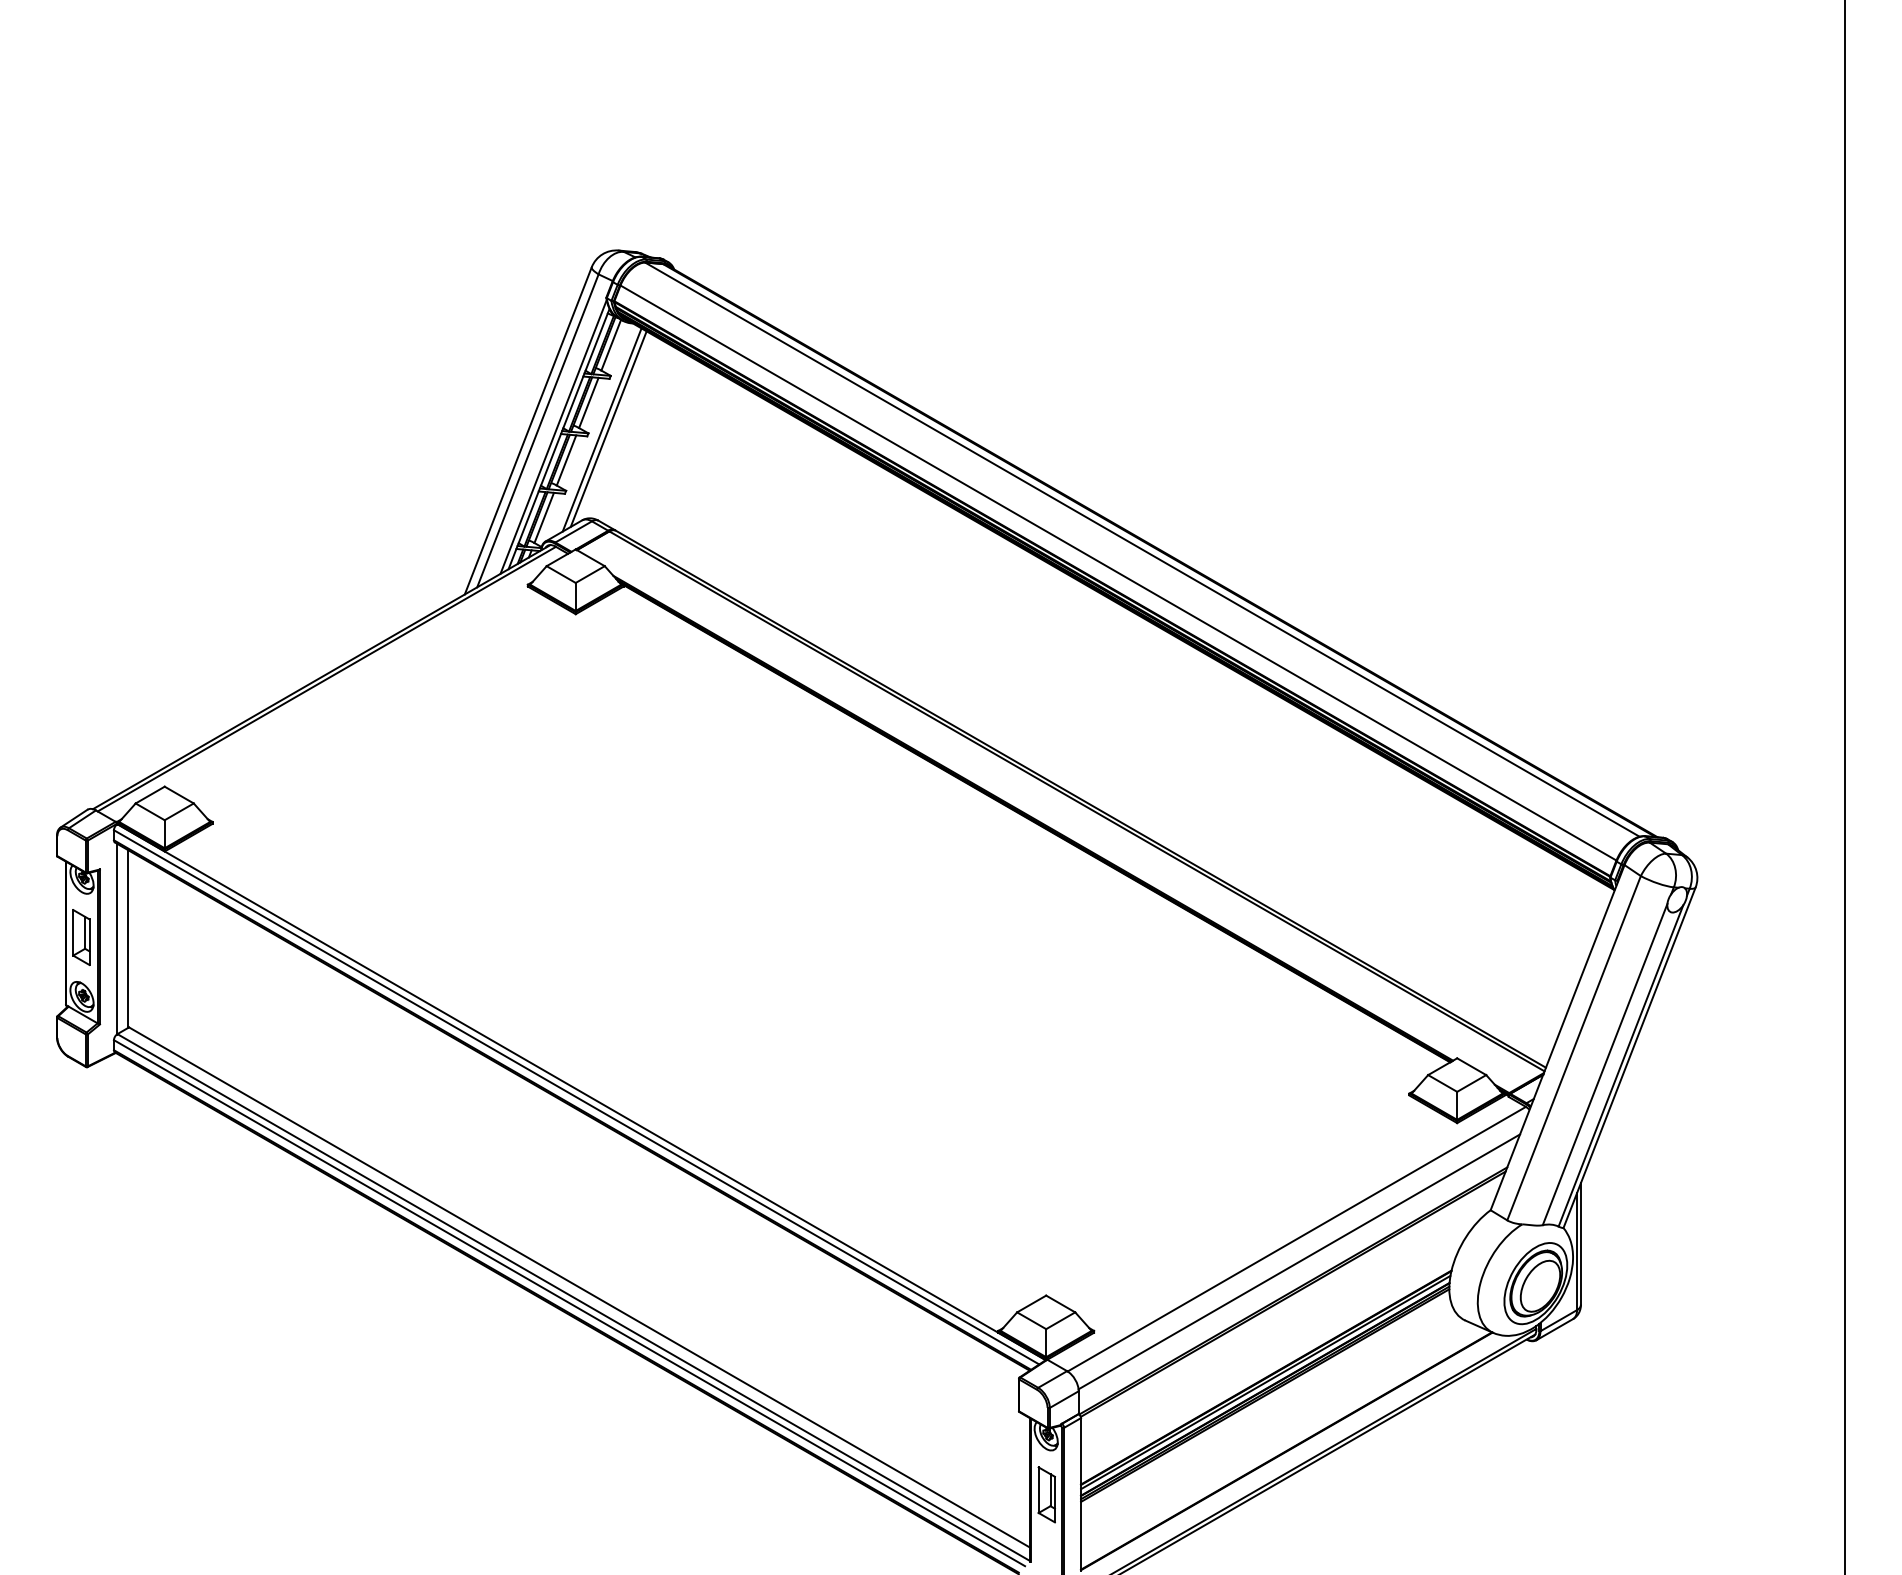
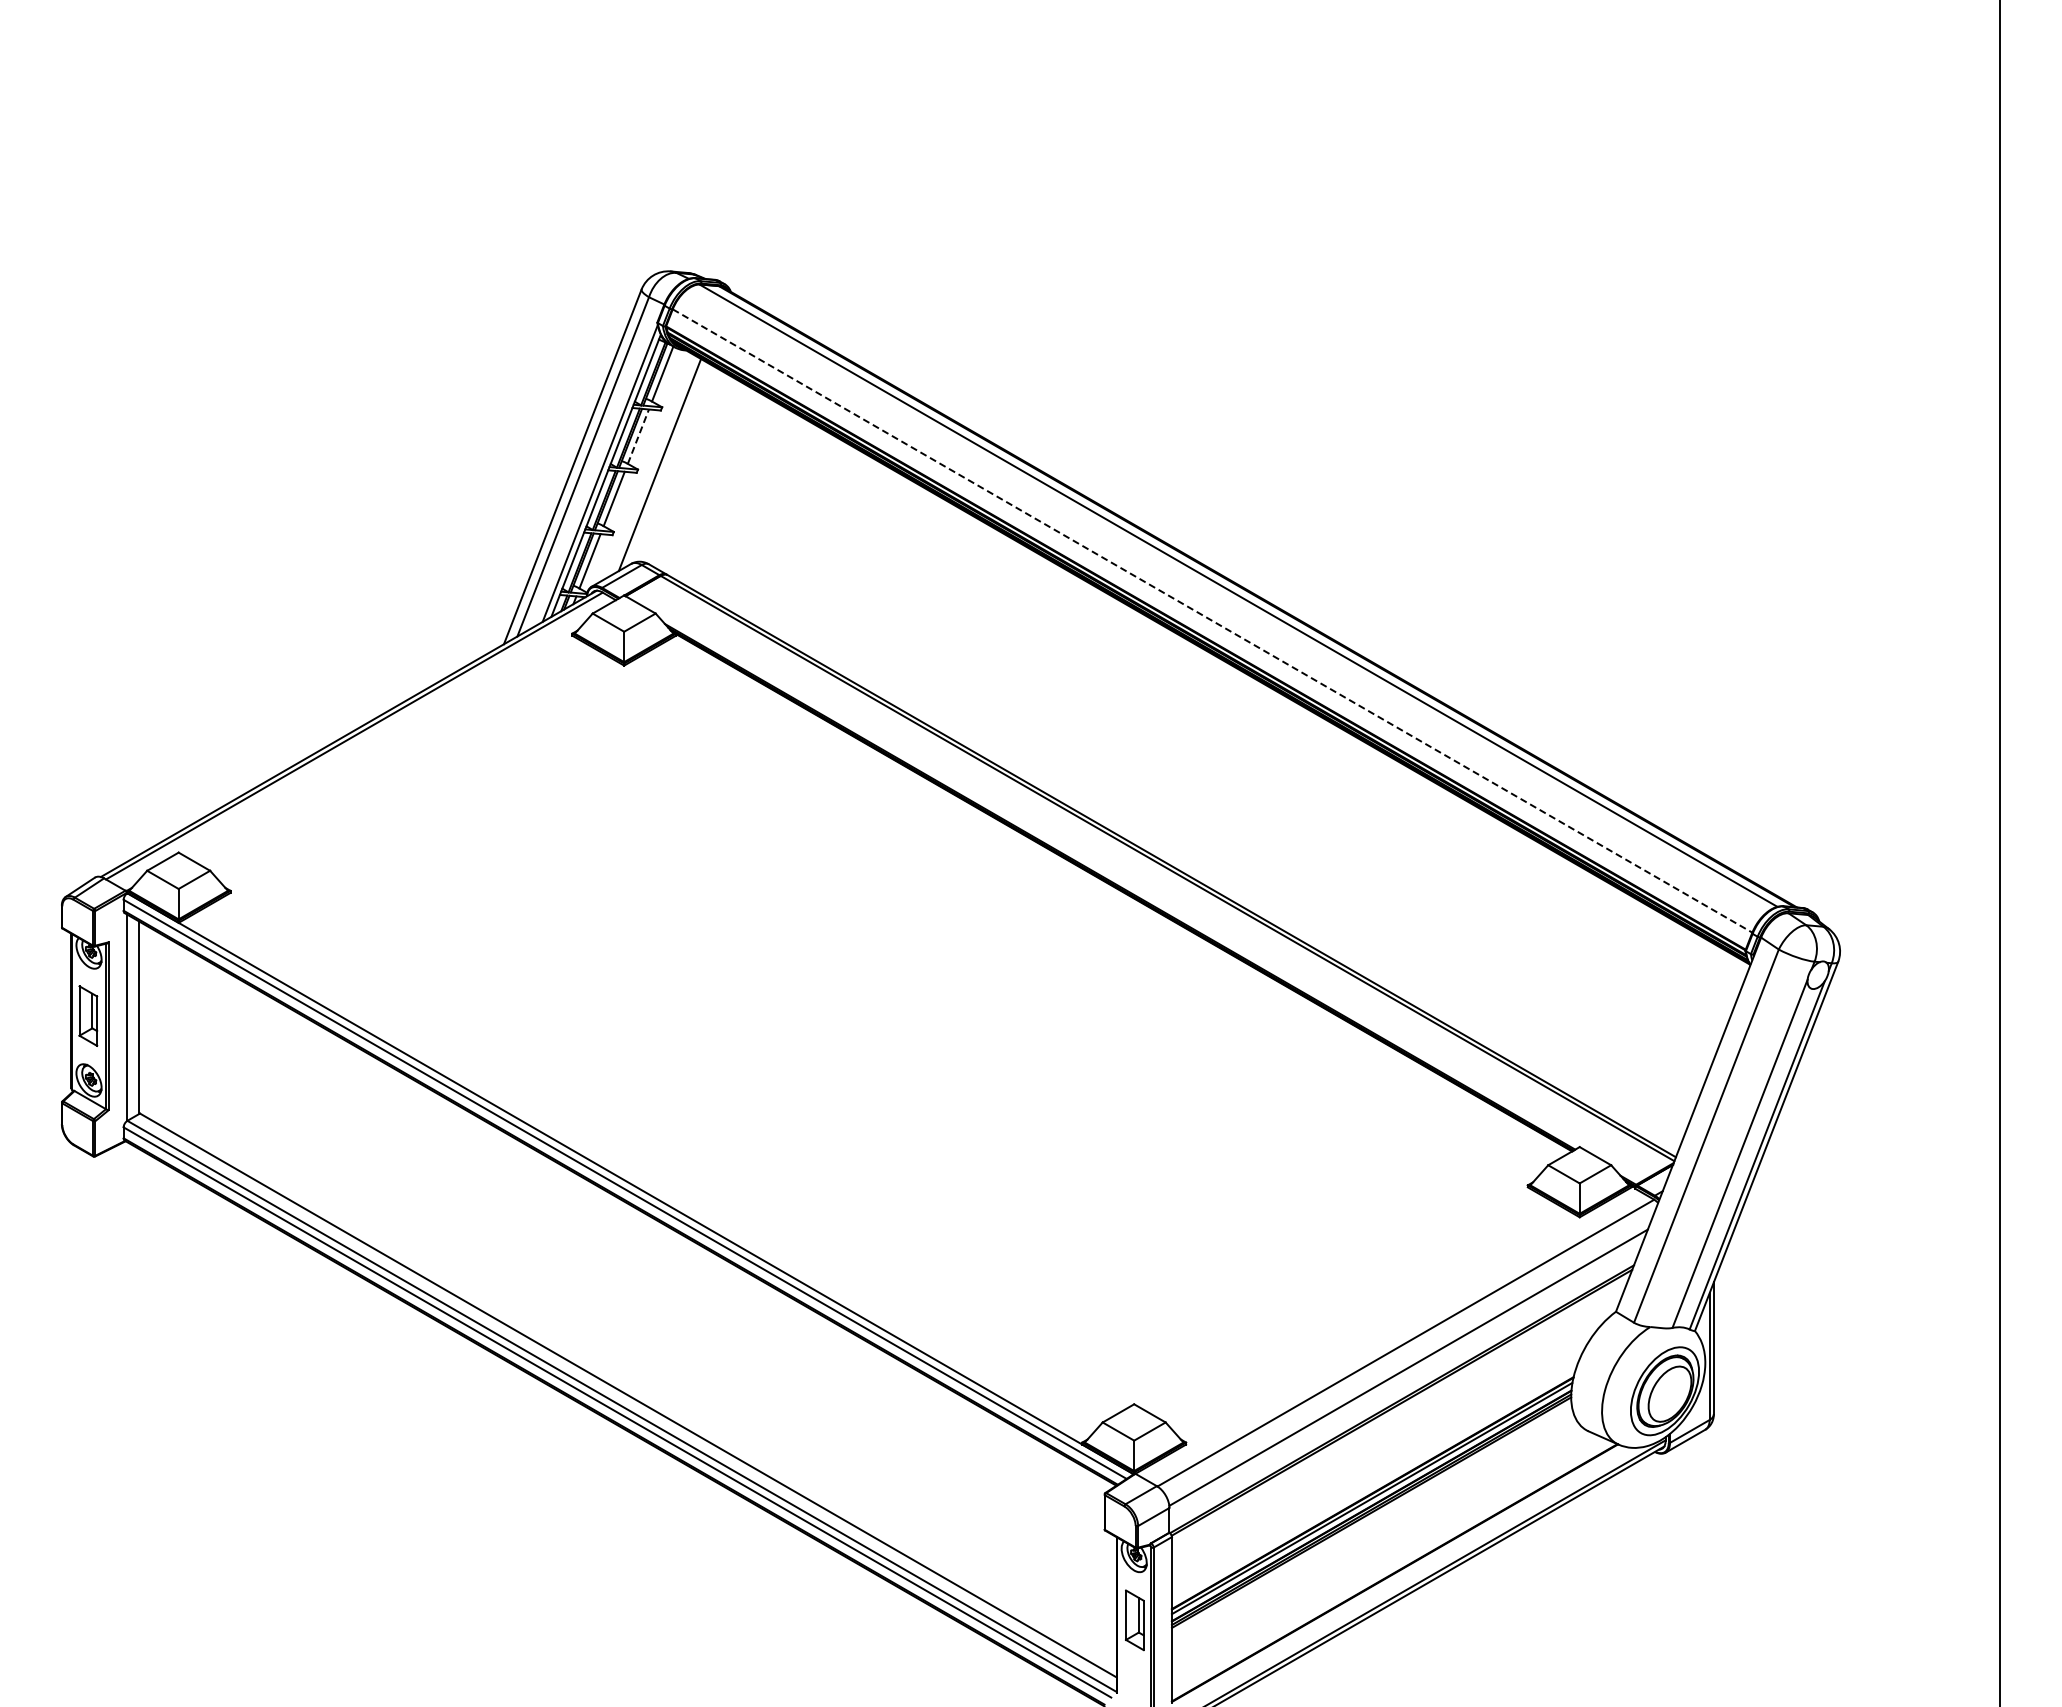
line: (588, 402) -> (638, 436), solid -> dashed
line: (601, 429) -> (652, 465), removed
line: (1118, 573) -> (1212, 621), solid -> dashed

